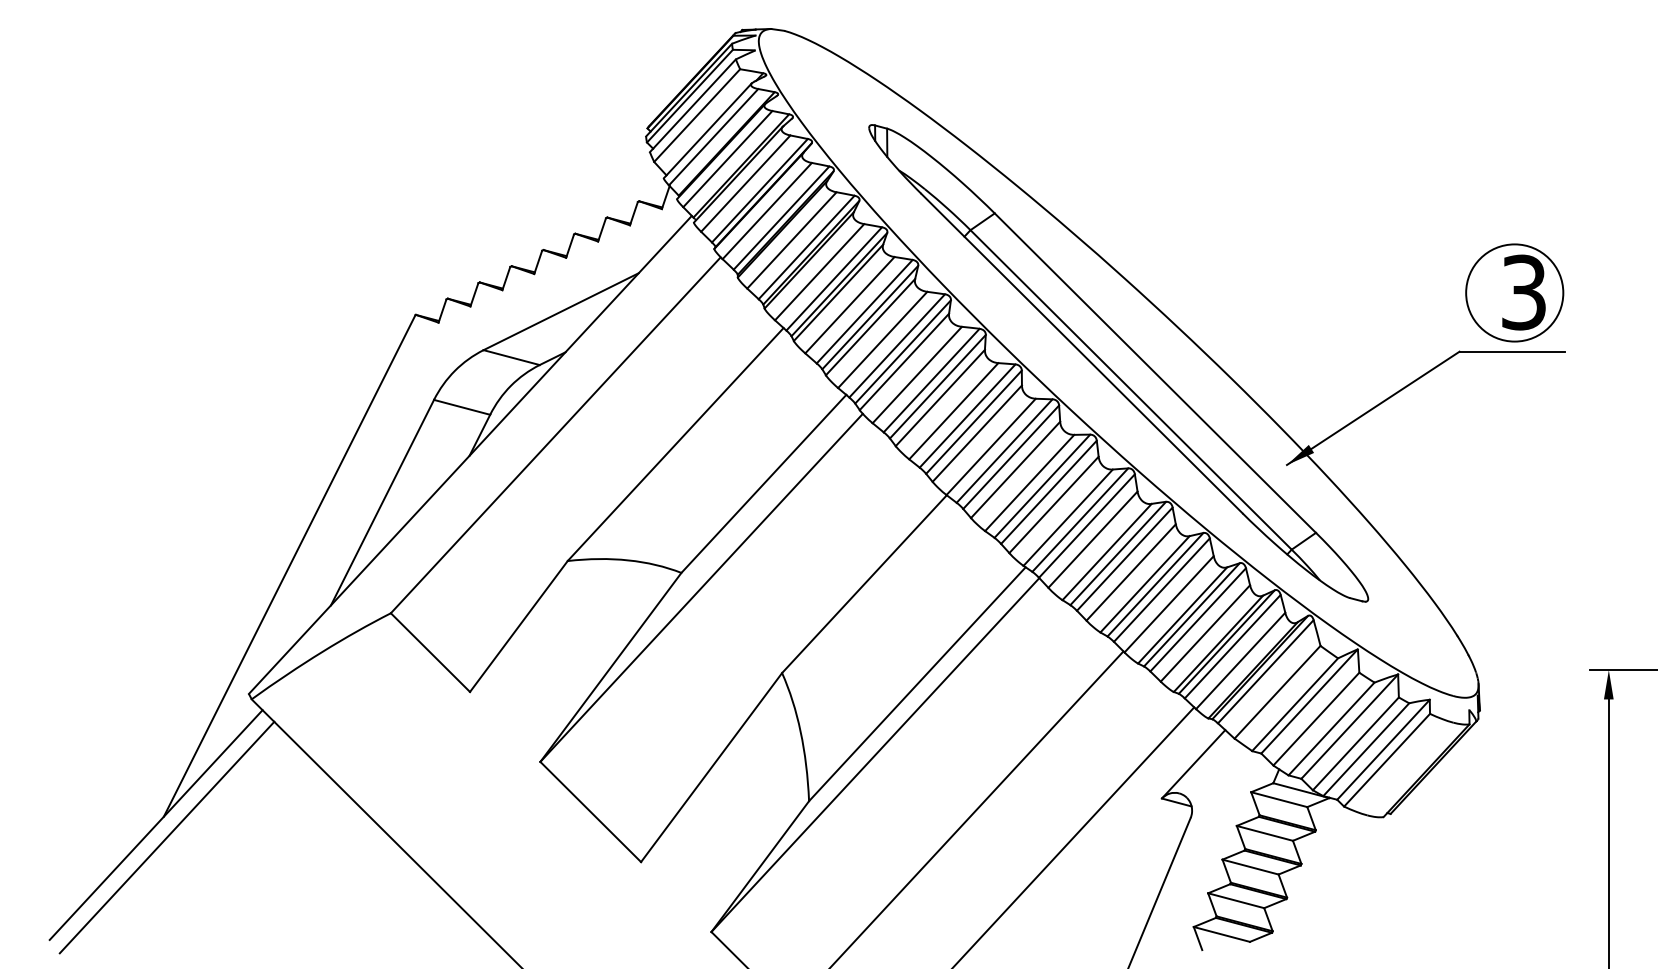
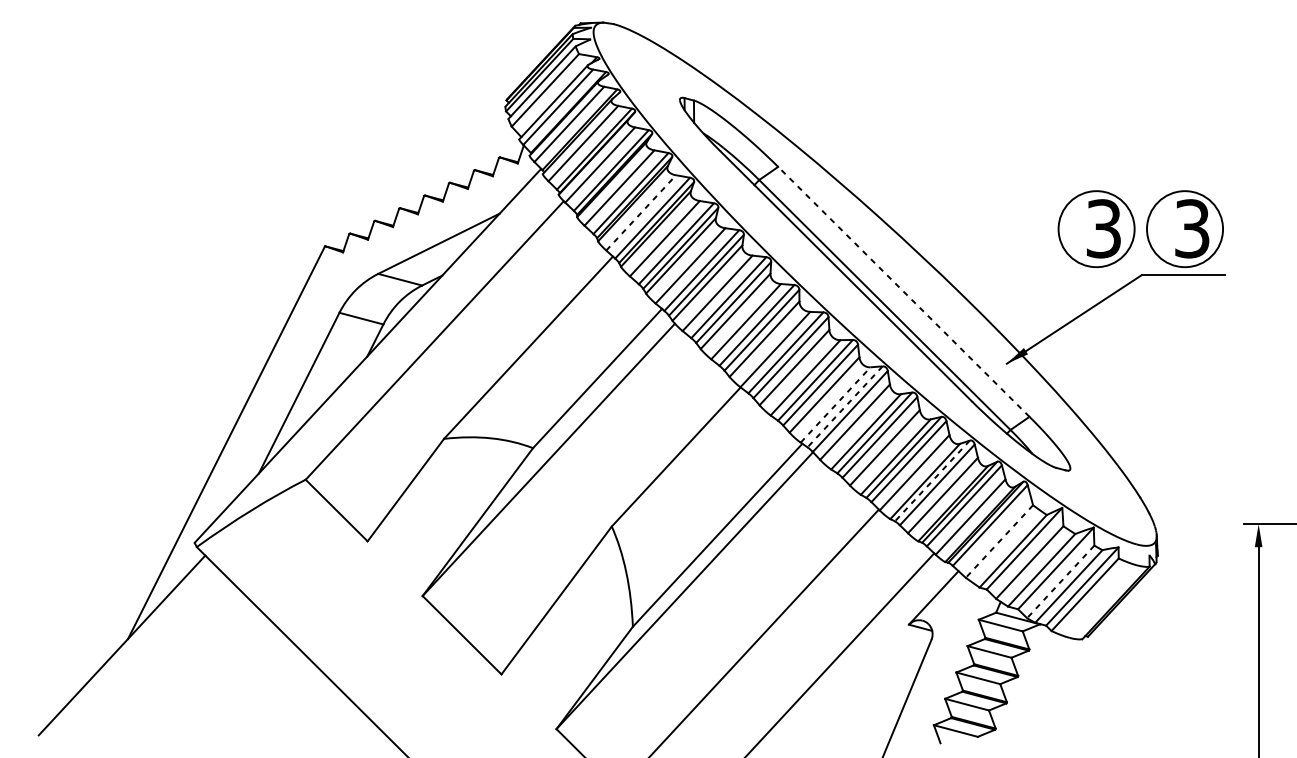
line: (819, 272) -> (641, 213), solid -> dashed
part: (1401, 292) -> (1096, 228), added
line: (1155, 373) -> (903, 292), solid -> dashed
line: (1068, 517) -> (835, 404), solid -> dashed
line: (1080, 520) -> (845, 407), solid -> dashed
line: (1191, 615) -> (932, 481), solid -> dashed
line: (1277, 692) -> (999, 541), solid -> dashed
line: (1355, 744) -> (1060, 582), solid -> dashed
line: (166, 837) -> (130, 655), removed

